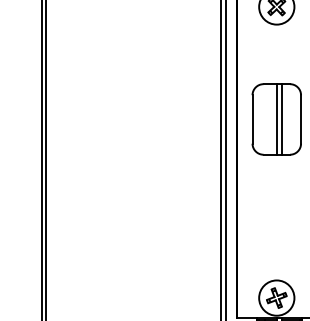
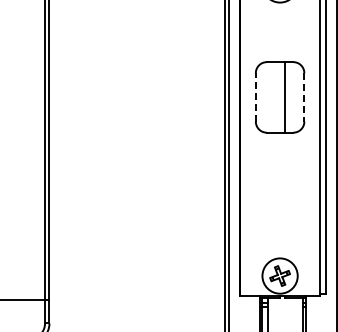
line: (252, 118) -> (255, 96), solid -> dashed
line: (277, 119) -> (280, 97), removed
line: (301, 119) -> (304, 97), solid -> dashed

